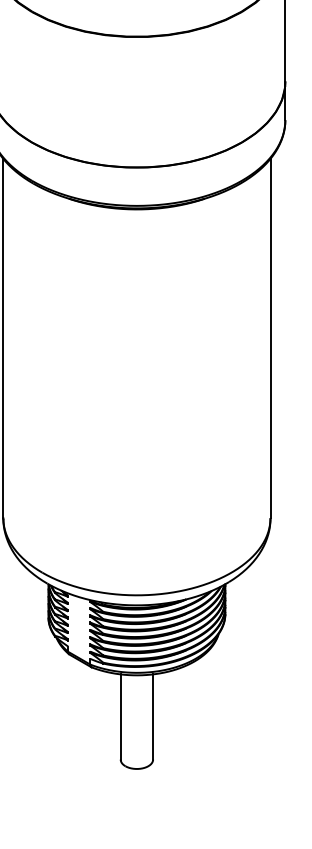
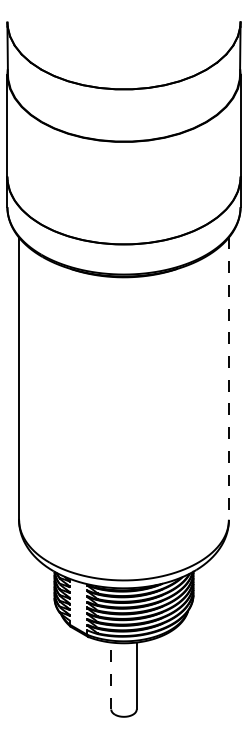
line: (269, 339) -> (228, 379), solid -> dashed
line: (121, 716) -> (111, 675), solid -> dashed

